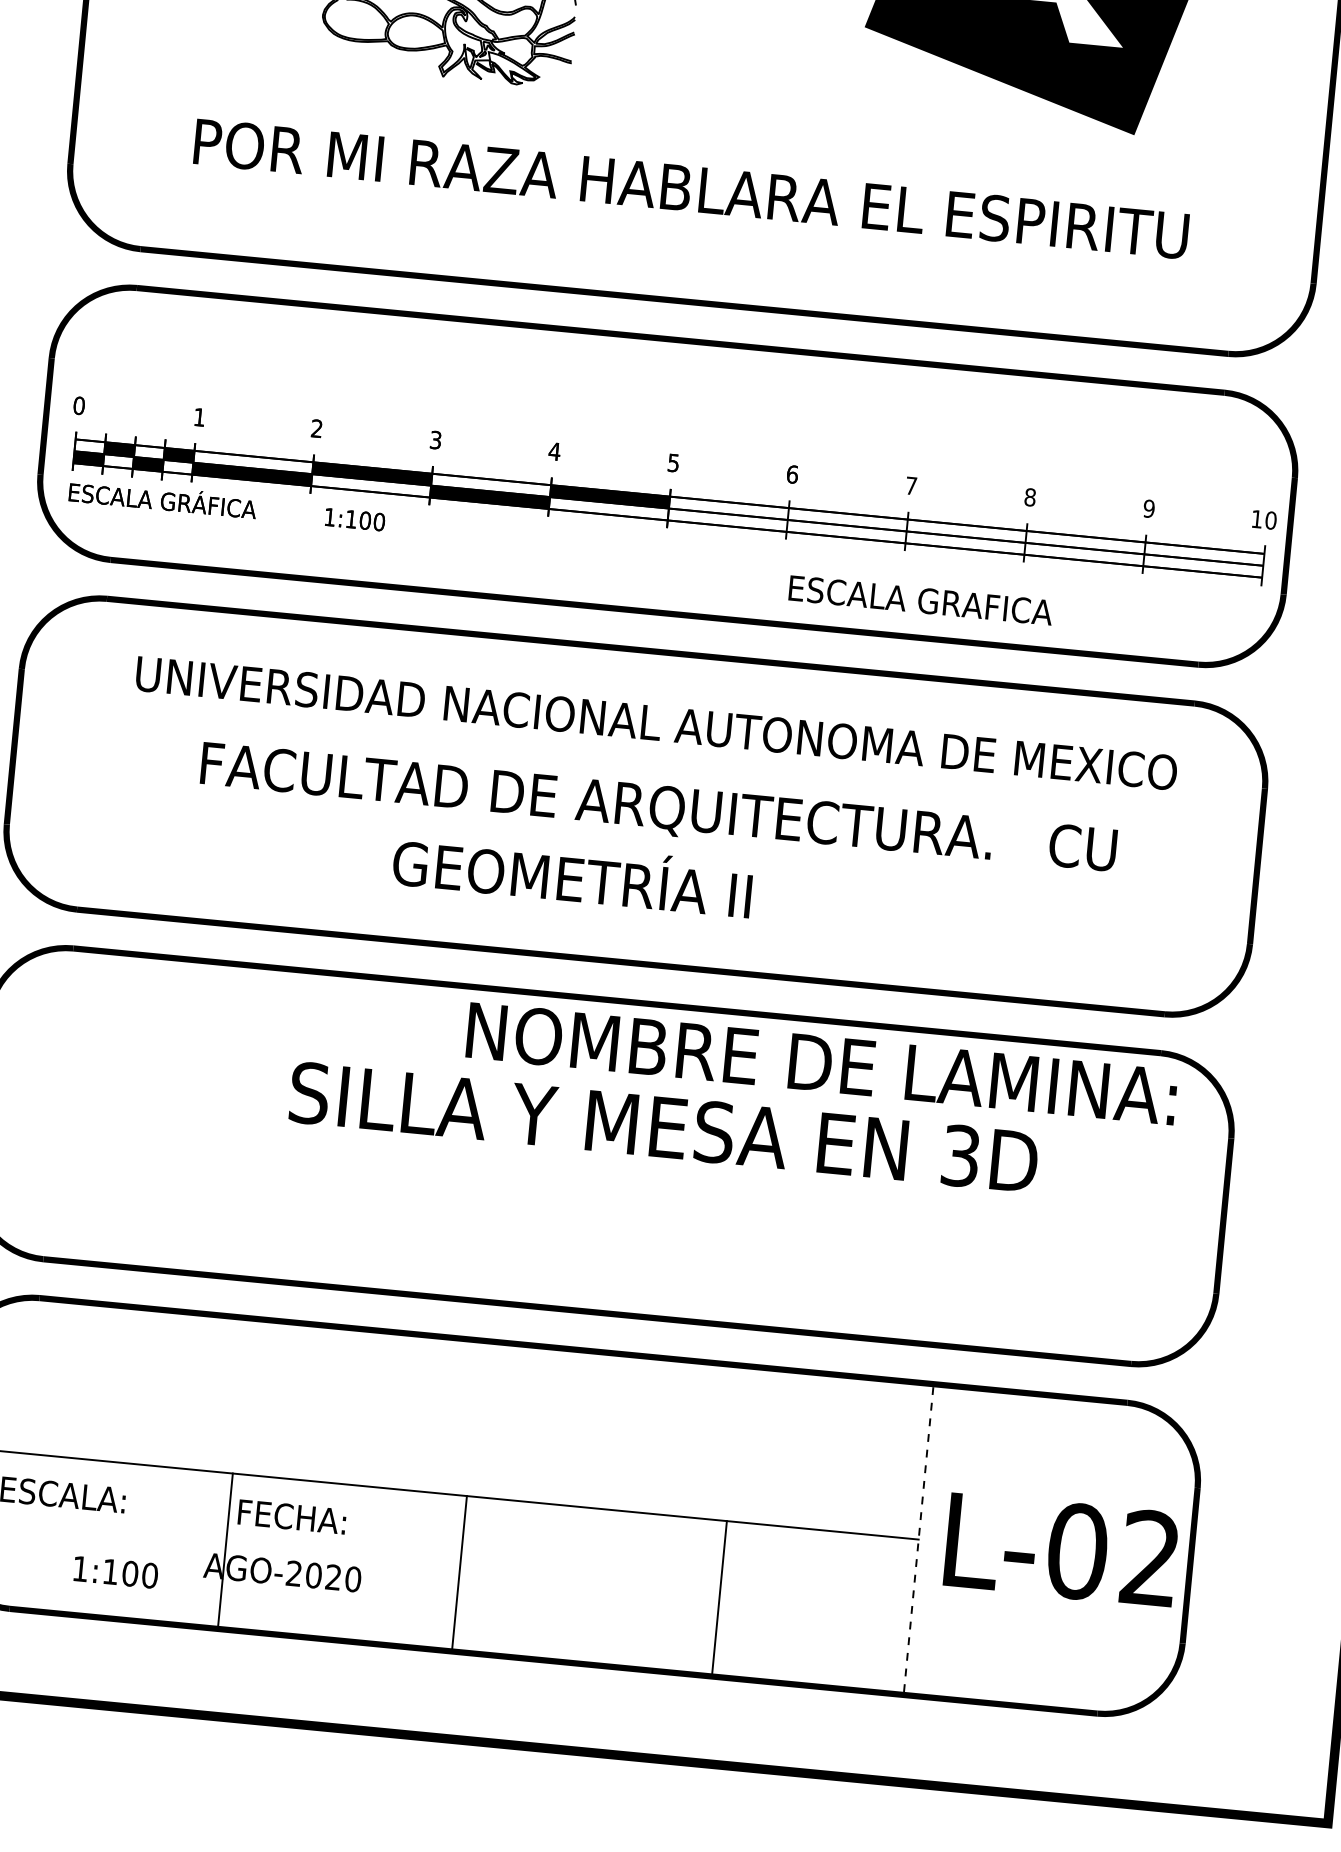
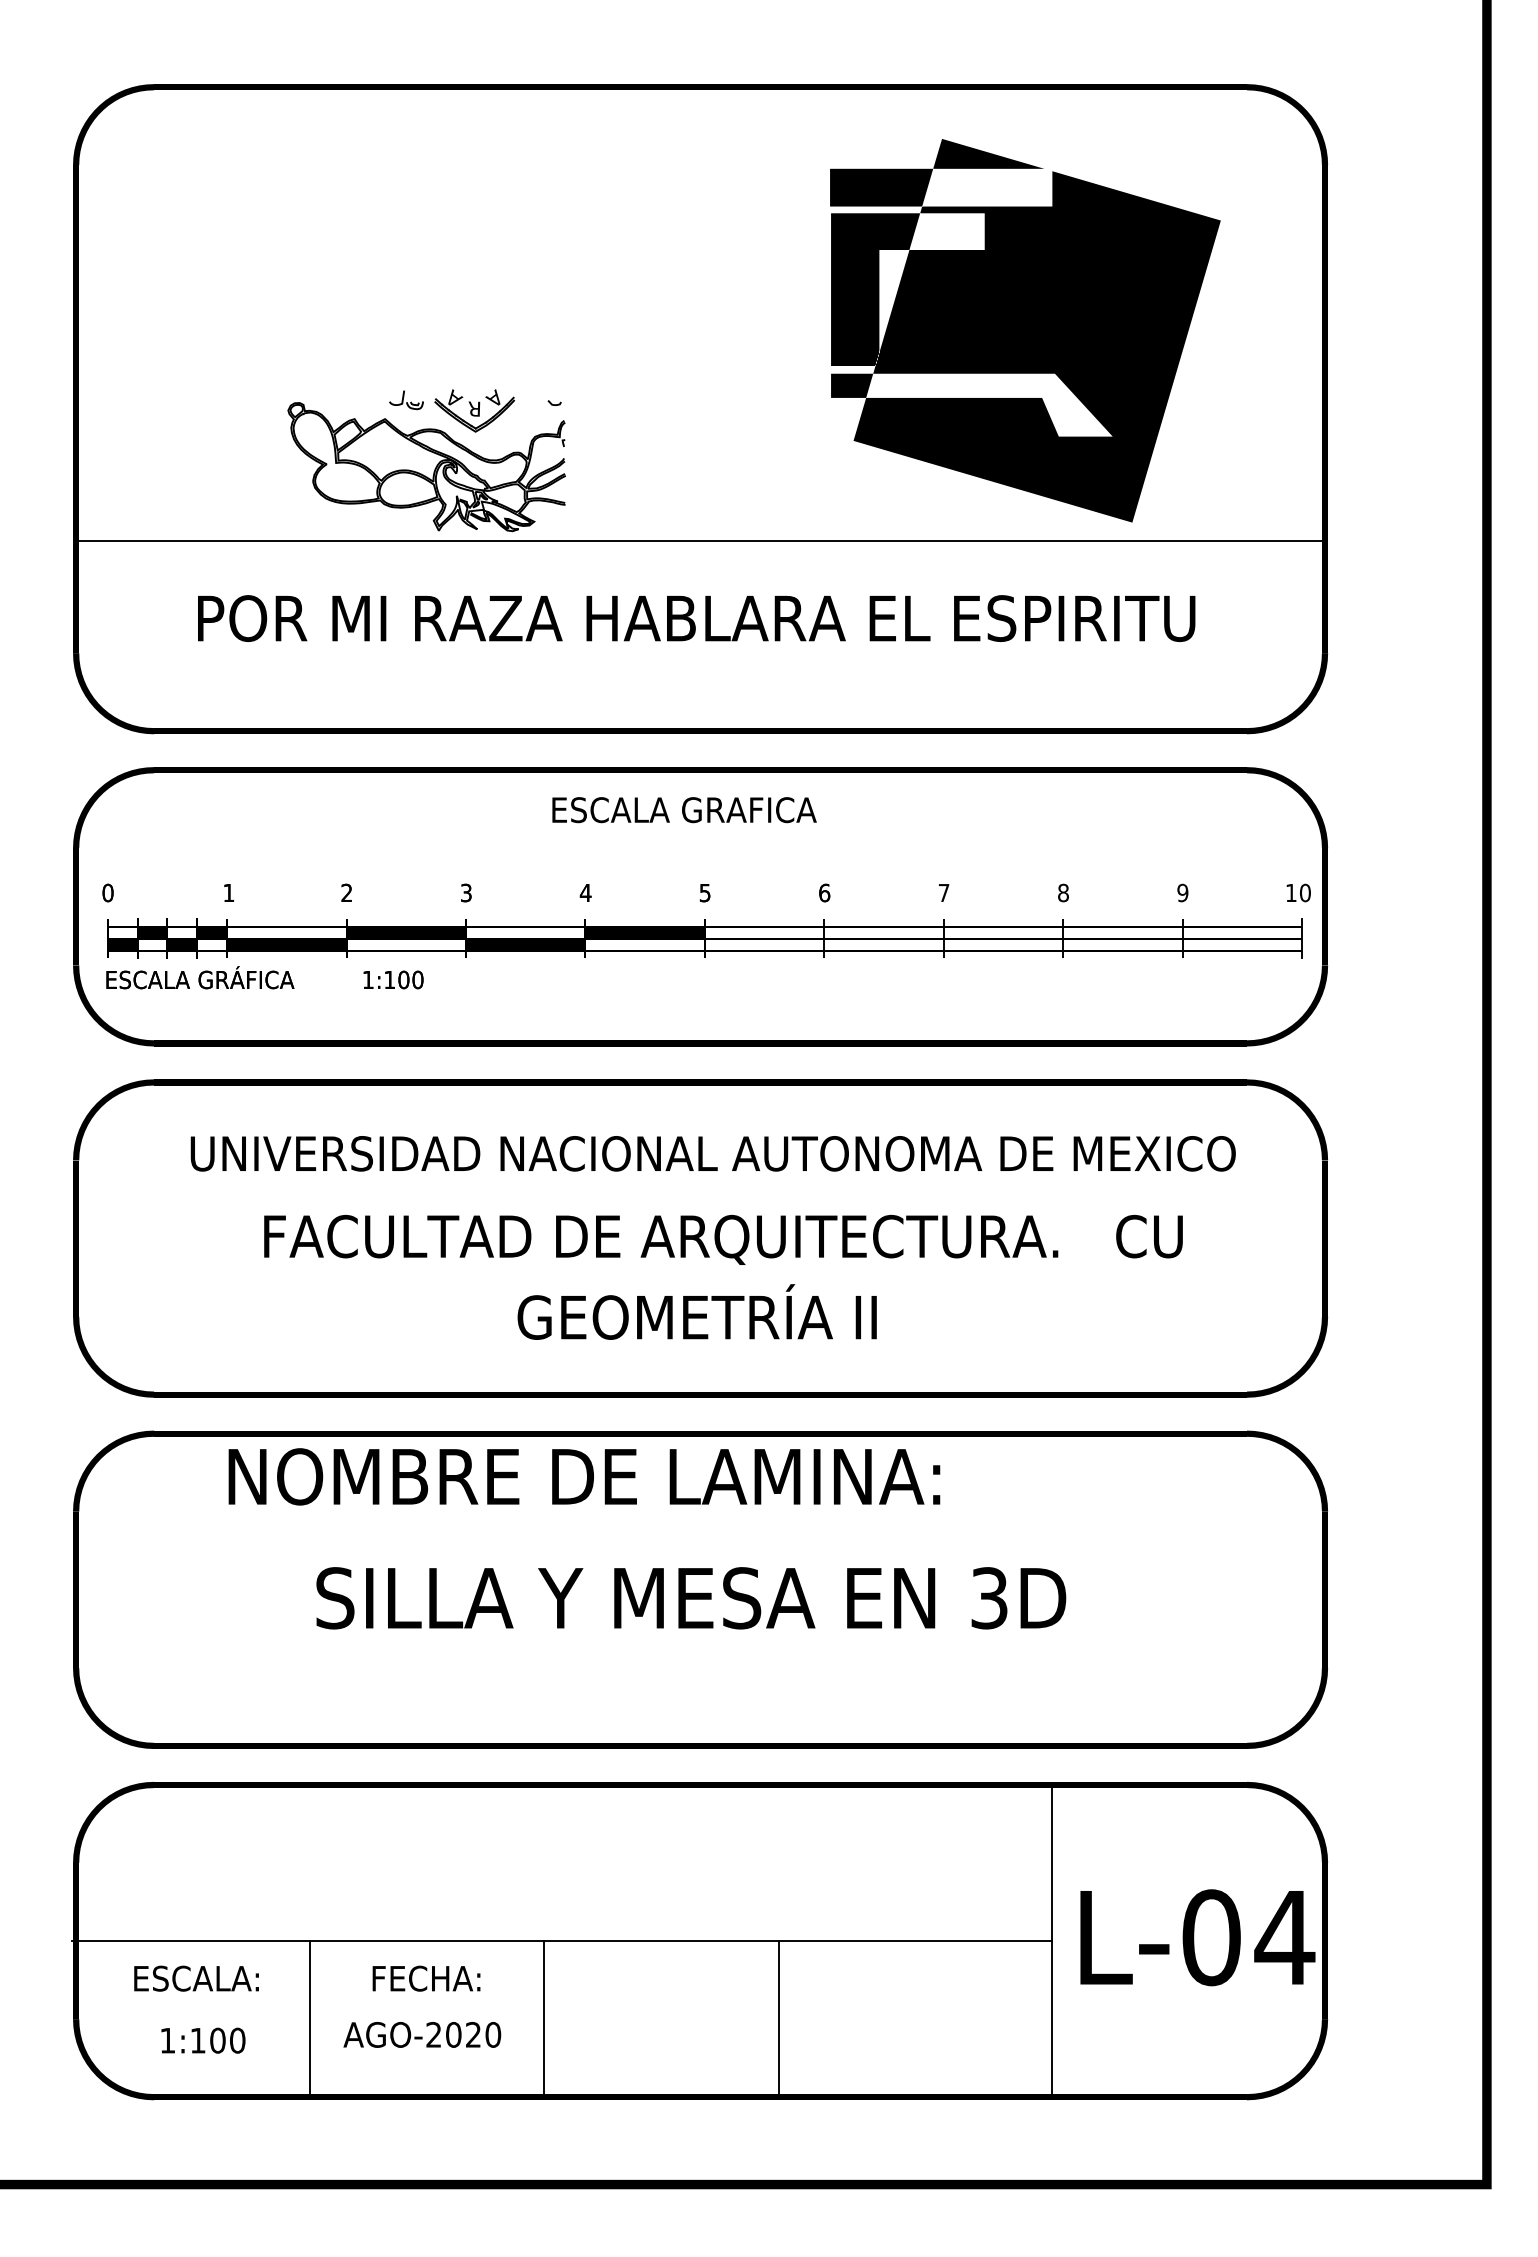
line: (700, 112) -> (698, 541), added
text: (920, 600) -> (684, 810), moved
text: (572, 873) -> (696, 1311), moved
text: (822, 1063) -> (584, 1476), moved
text: (664, 1127) -> (691, 1598), moved
line: (918, 1542) -> (1052, 1943), dashed -> solid
line: (225, 1551) -> (310, 2019), moved
text: (1150, 1557) -> (1284, 1936), L-02 -> L-04
text: (116, 1572) -> (203, 2040), moved
line: (459, 1574) -> (544, 2019), moved
line: (719, 1599) -> (778, 2019), moved

